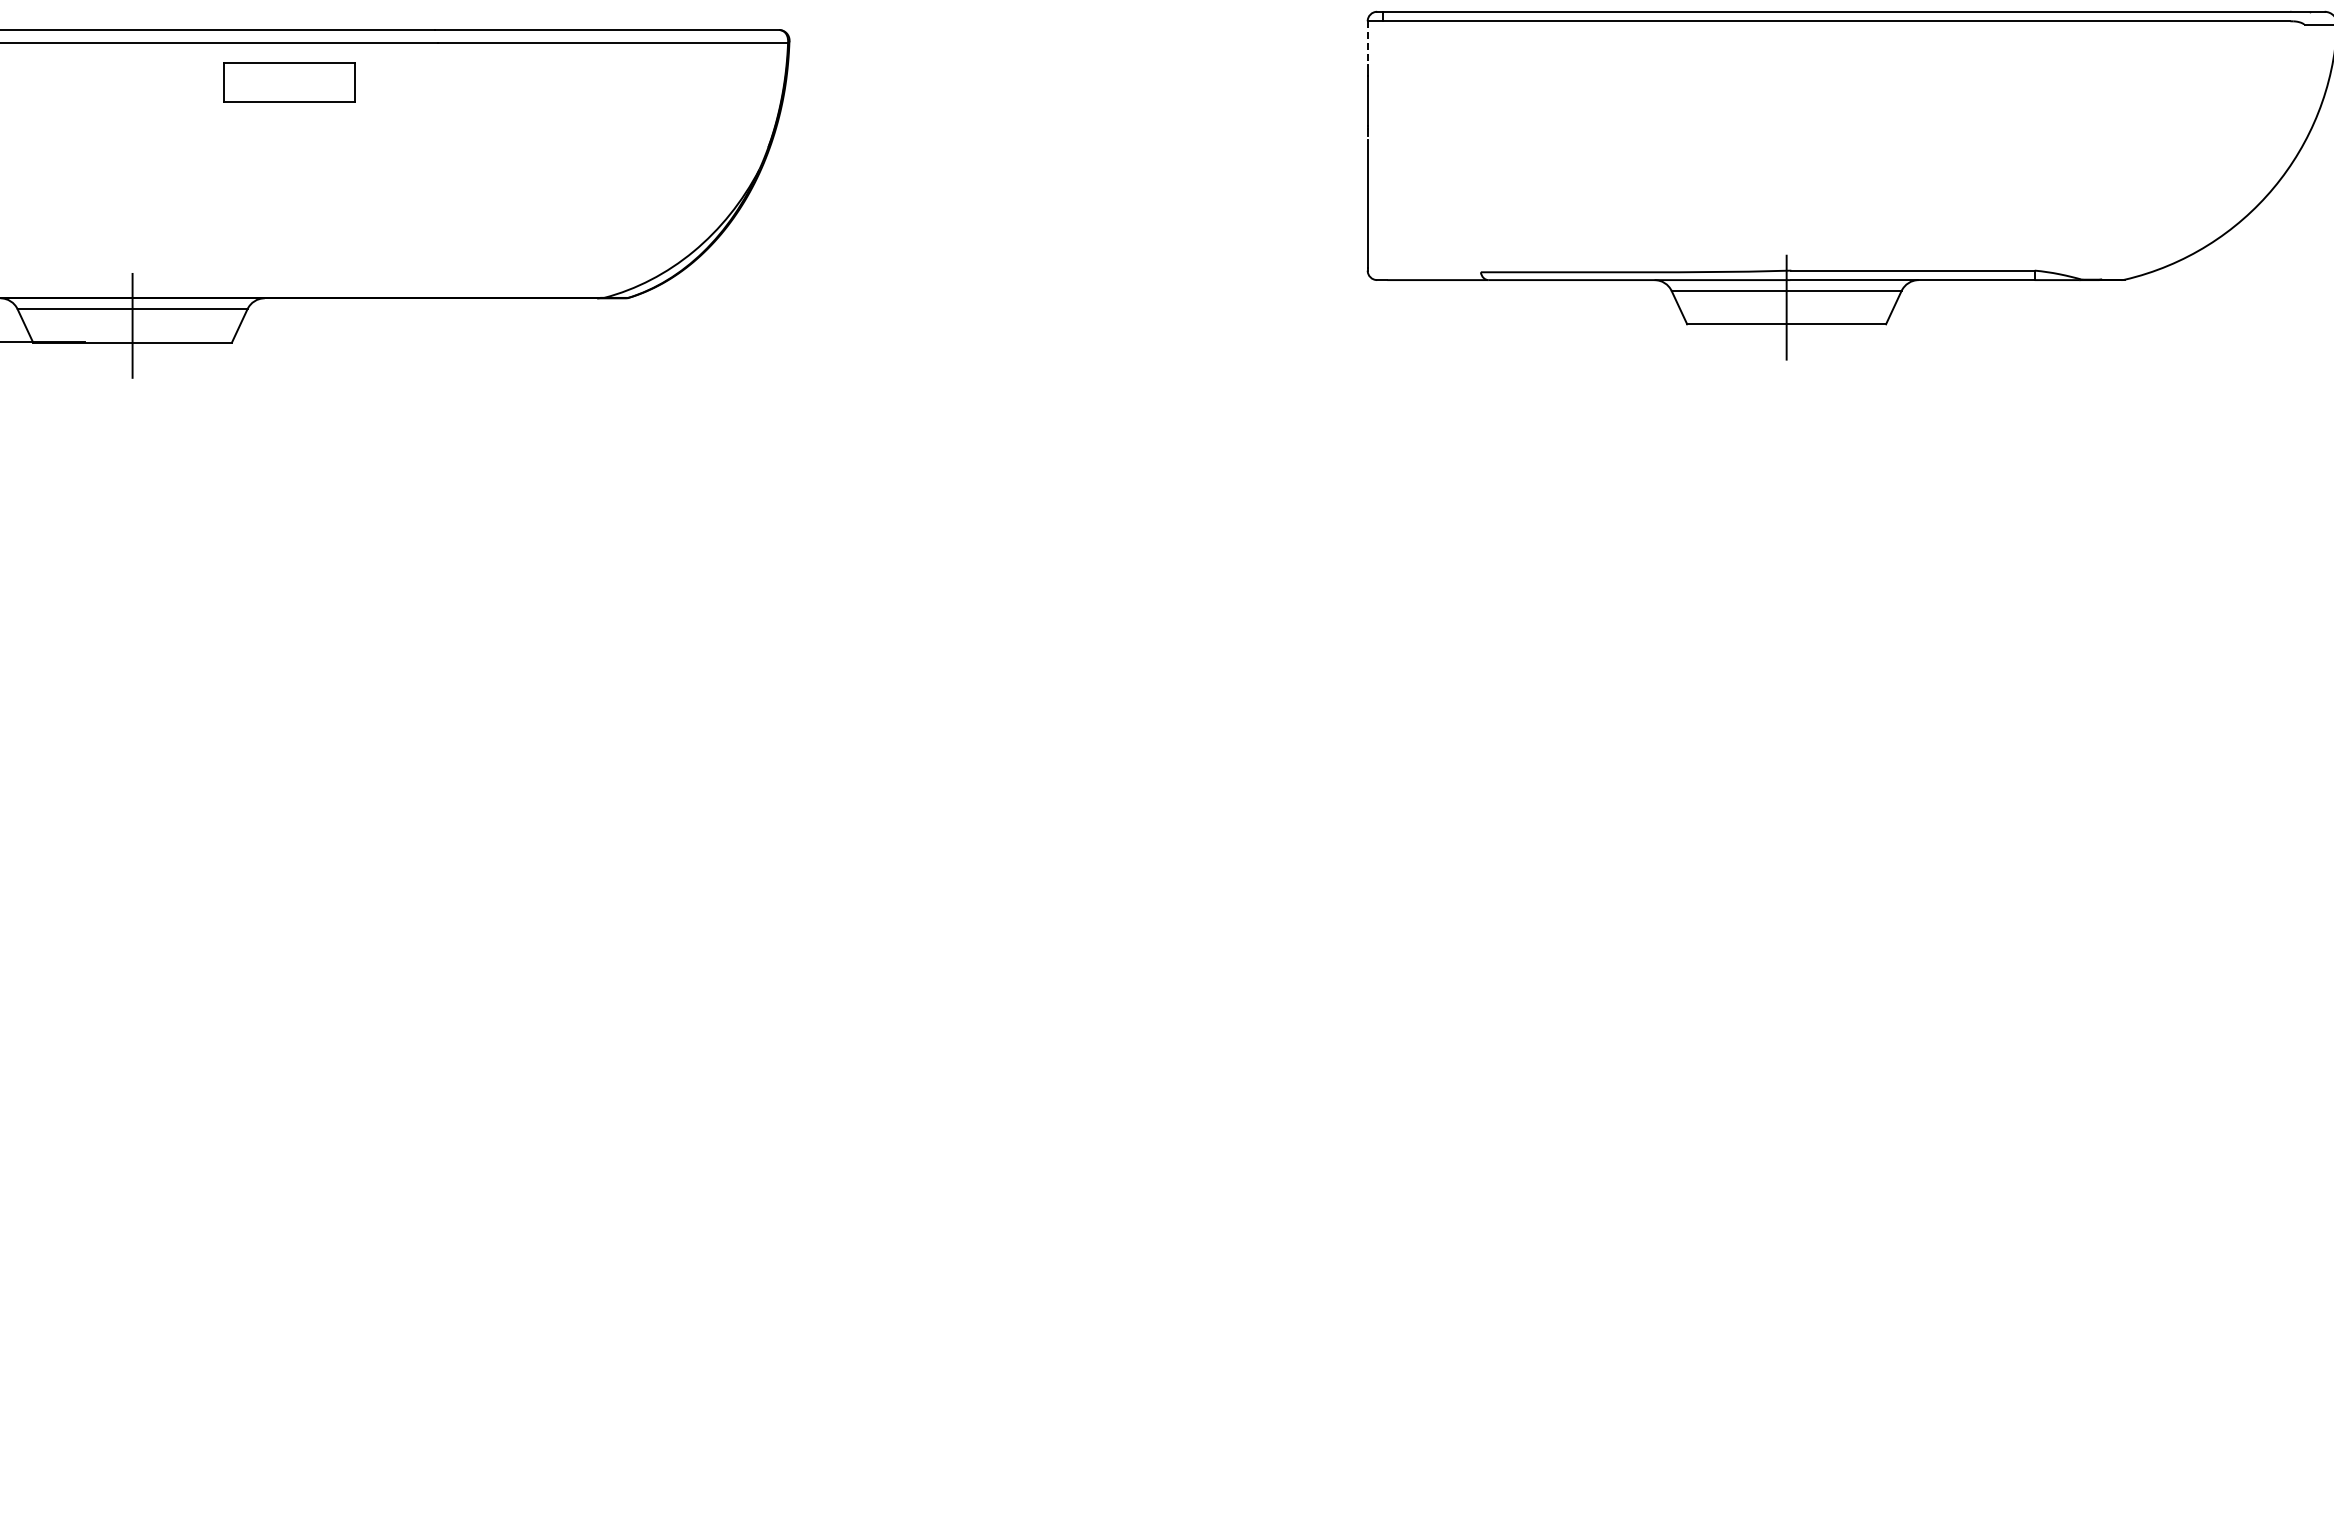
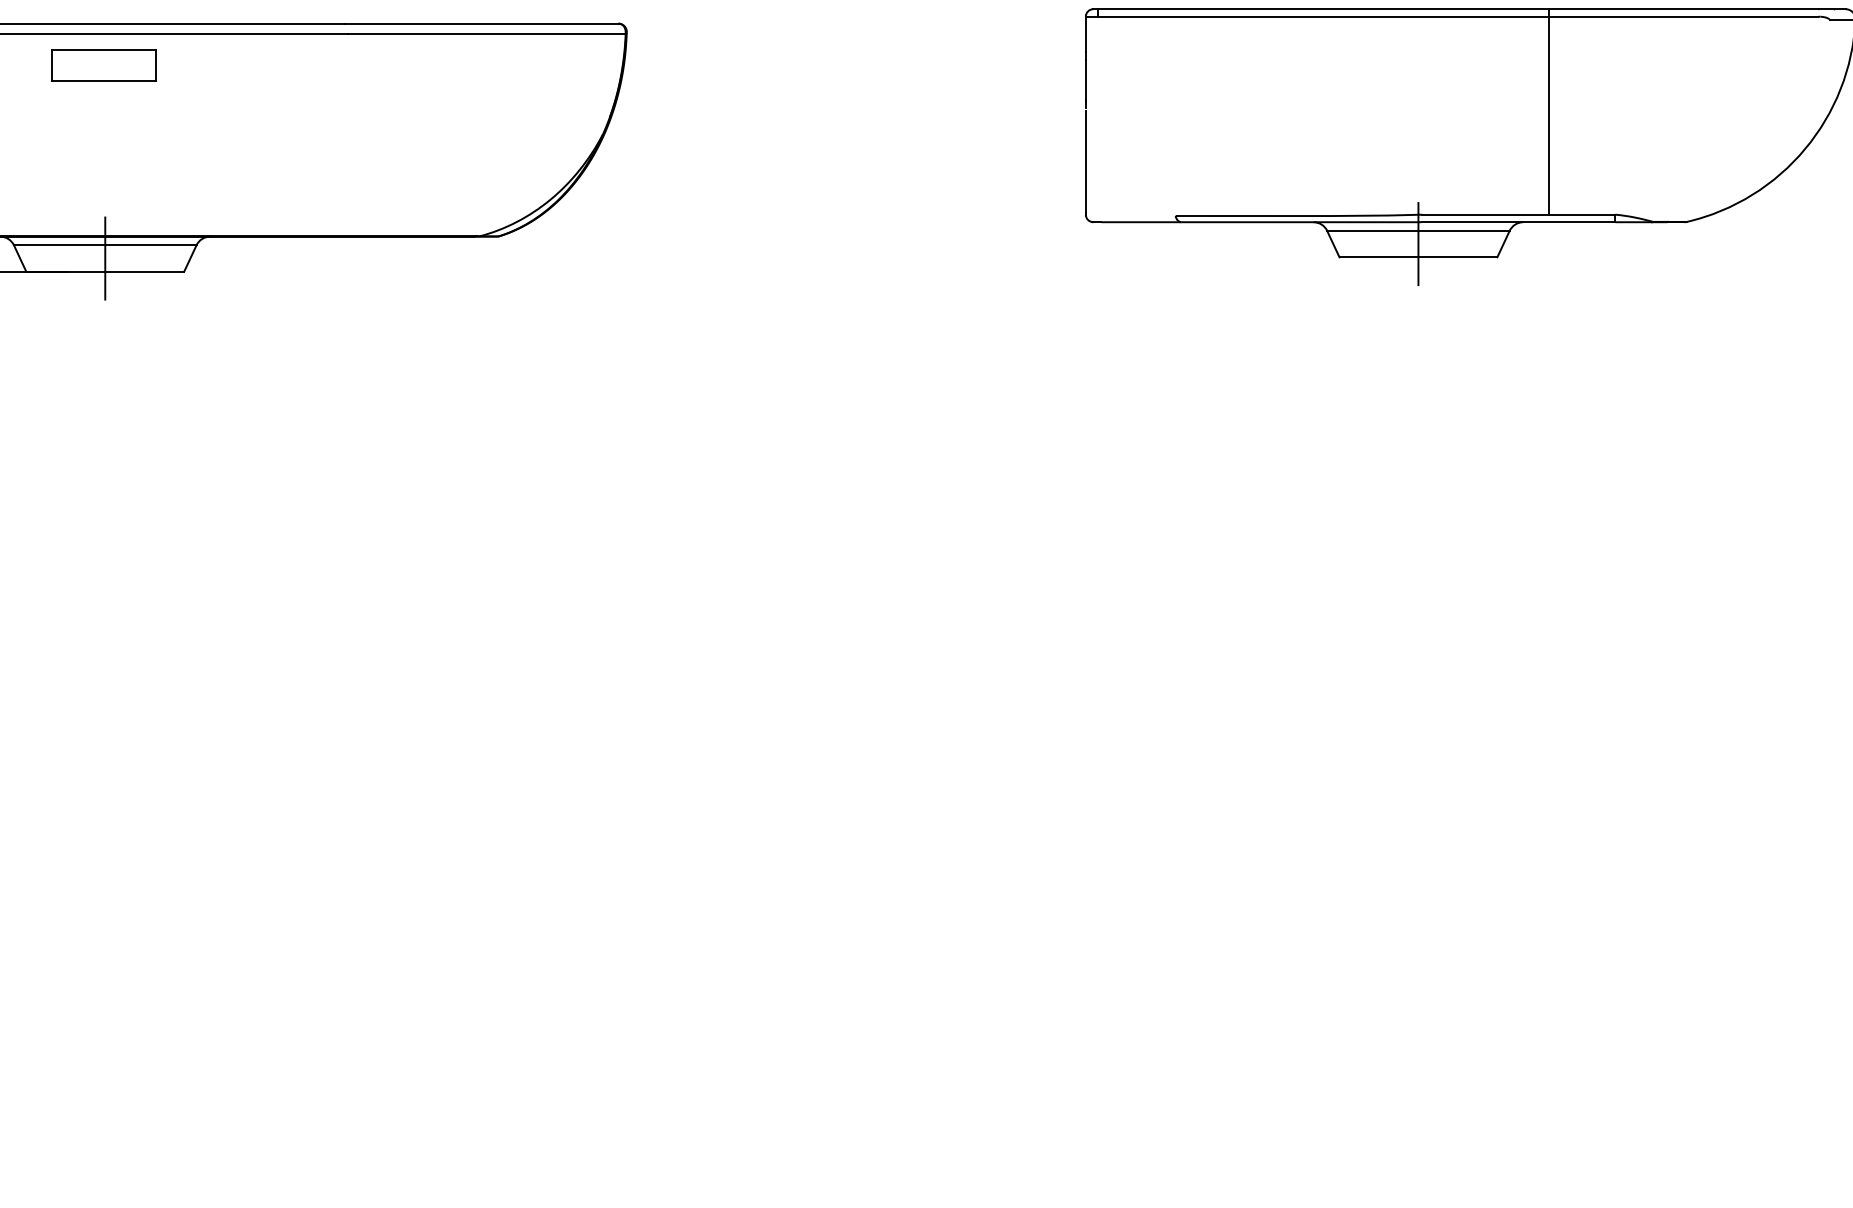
line: (1367, 43) -> (1085, 34), dashed -> solid
part: (289, 82) -> (104, 65), moved
line: (1951, 140) -> (1549, 111), added

